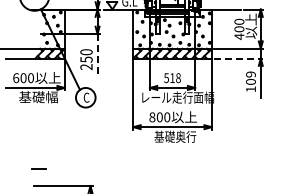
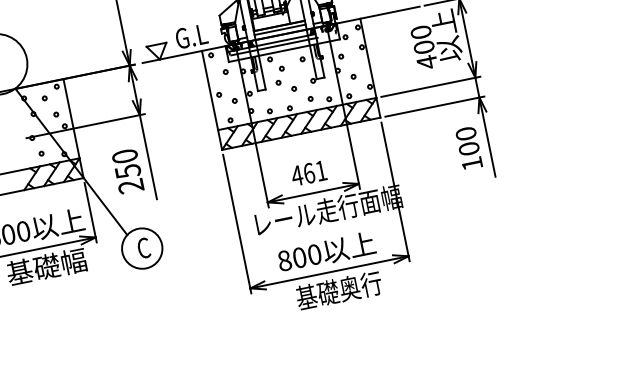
line: (97, 54) -> (148, 156), dashed -> solid
line: (238, 58) -> (434, 106), dashed -> solid
text: (250, 74) -> (465, 134), 109 -> 100
text: (172, 78) -> (309, 174), 518 -> 461

